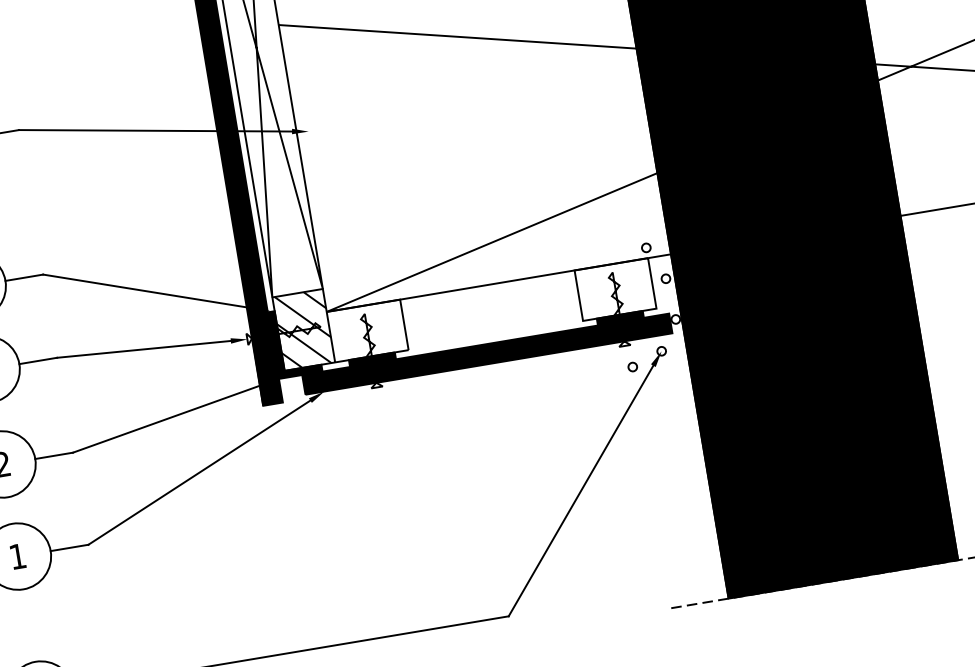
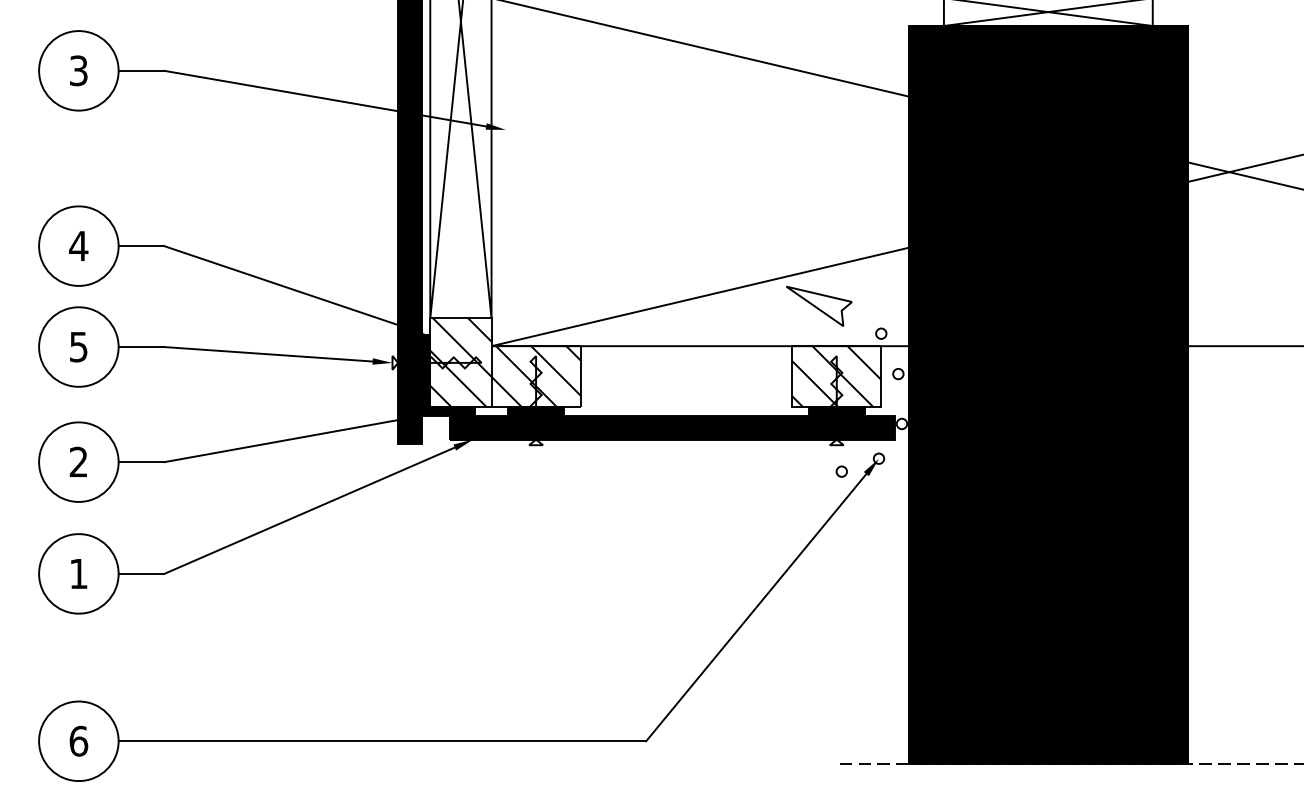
part: (591, 233) -> (819, 305), added
hatch: (615, 289) -> (836, 376), added
hatch: (367, 330) -> (535, 376), added

